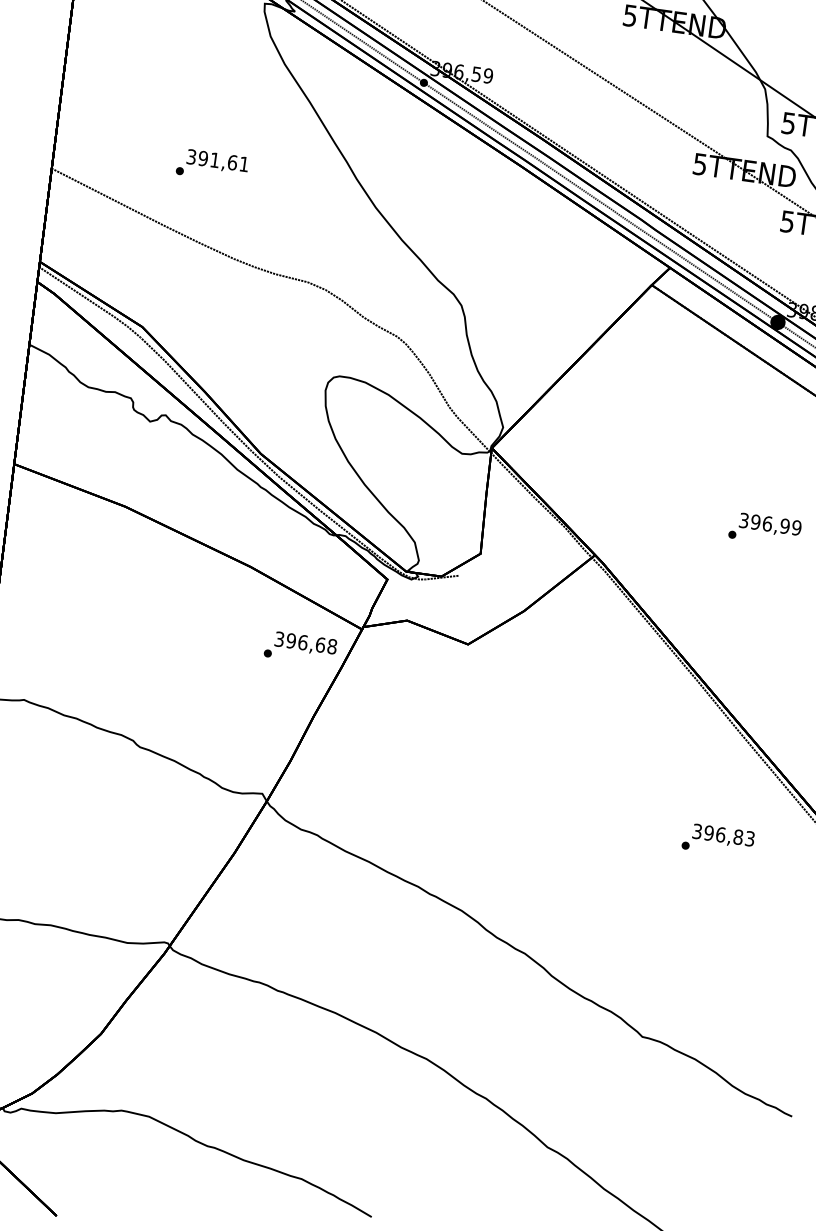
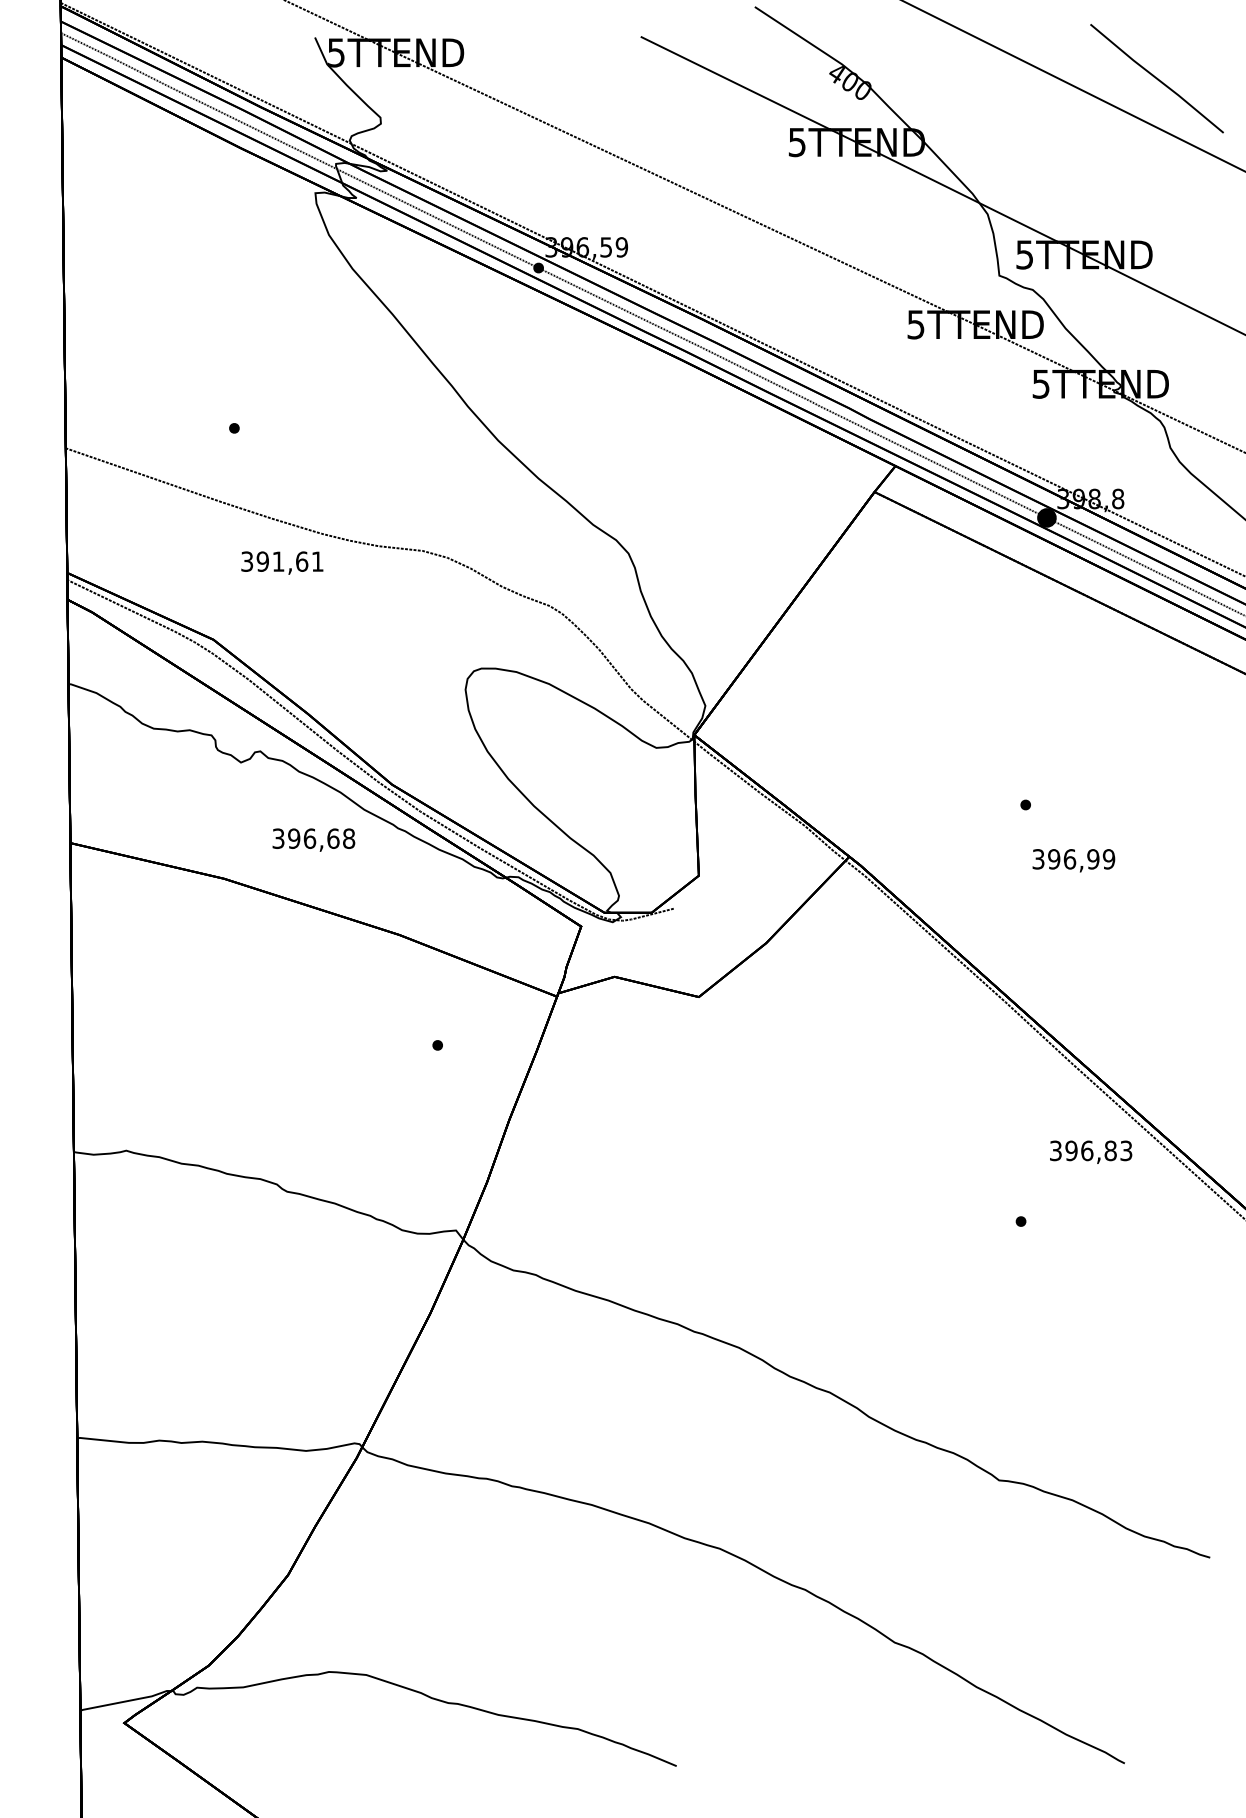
text: (217, 161) -> (282, 562), moved
text: (770, 525) -> (1073, 860), moved
text: (305, 643) -> (313, 839), moved
text: (723, 835) -> (1091, 1151), moved

